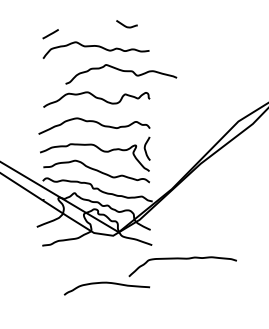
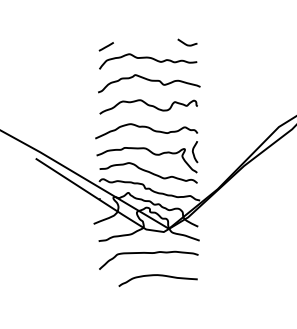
curve: (125, 25) -> (186, 43), moved
curve: (122, 71) -> (150, 81), moved
curve: (182, 259) -> (148, 253), moved

